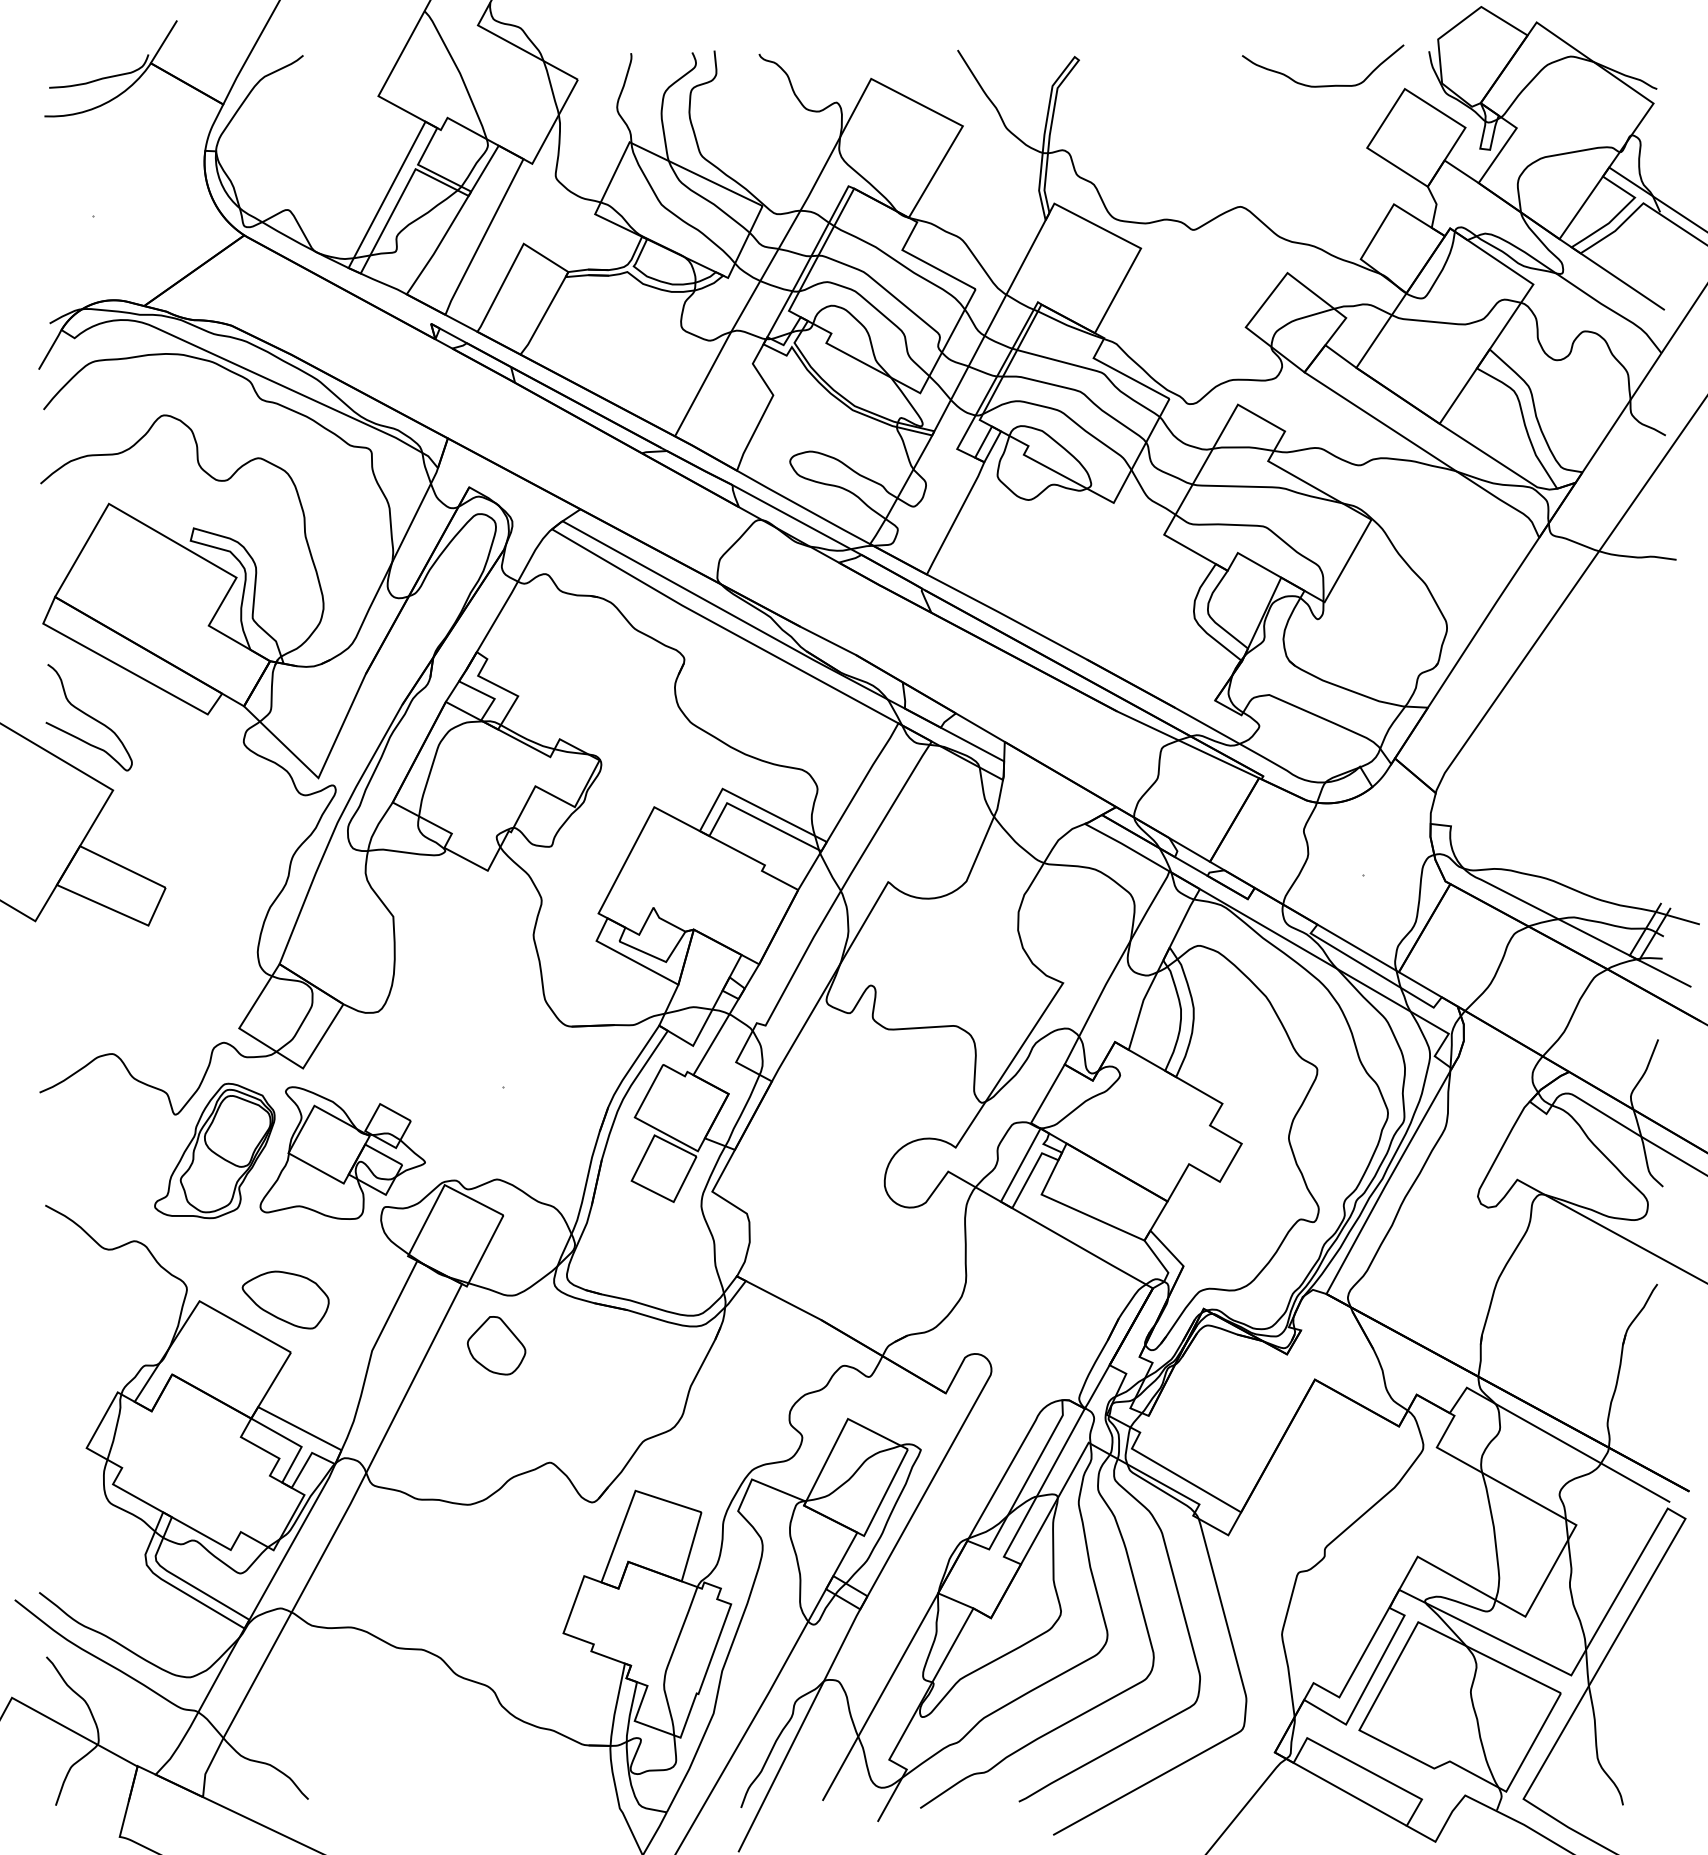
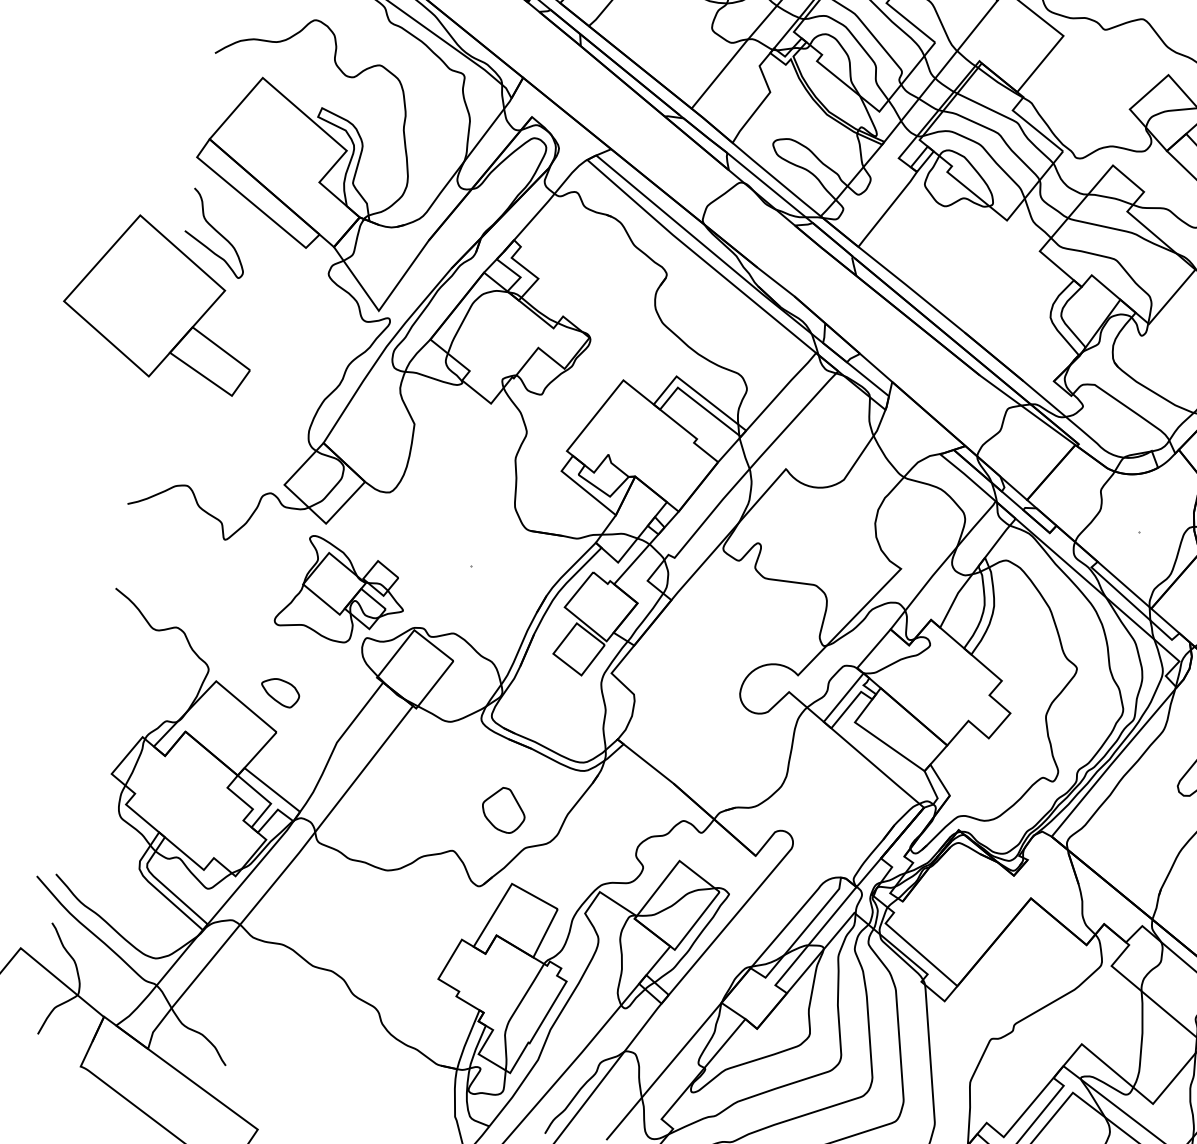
part: (214, 1150) -> (248, 571), removed
part: (285, 1299) -> (280, 692), size x0.6
part: (496, 1345) -> (503, 809), moved

